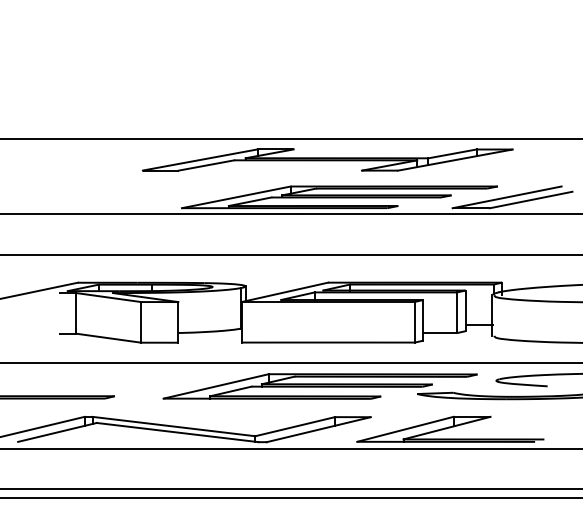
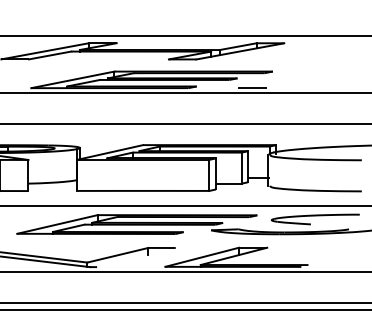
line: (506, 197) -> (279, 79), removed
line: (531, 199) -> (298, 81), removed
line: (318, 429) -> (135, 257), removed

